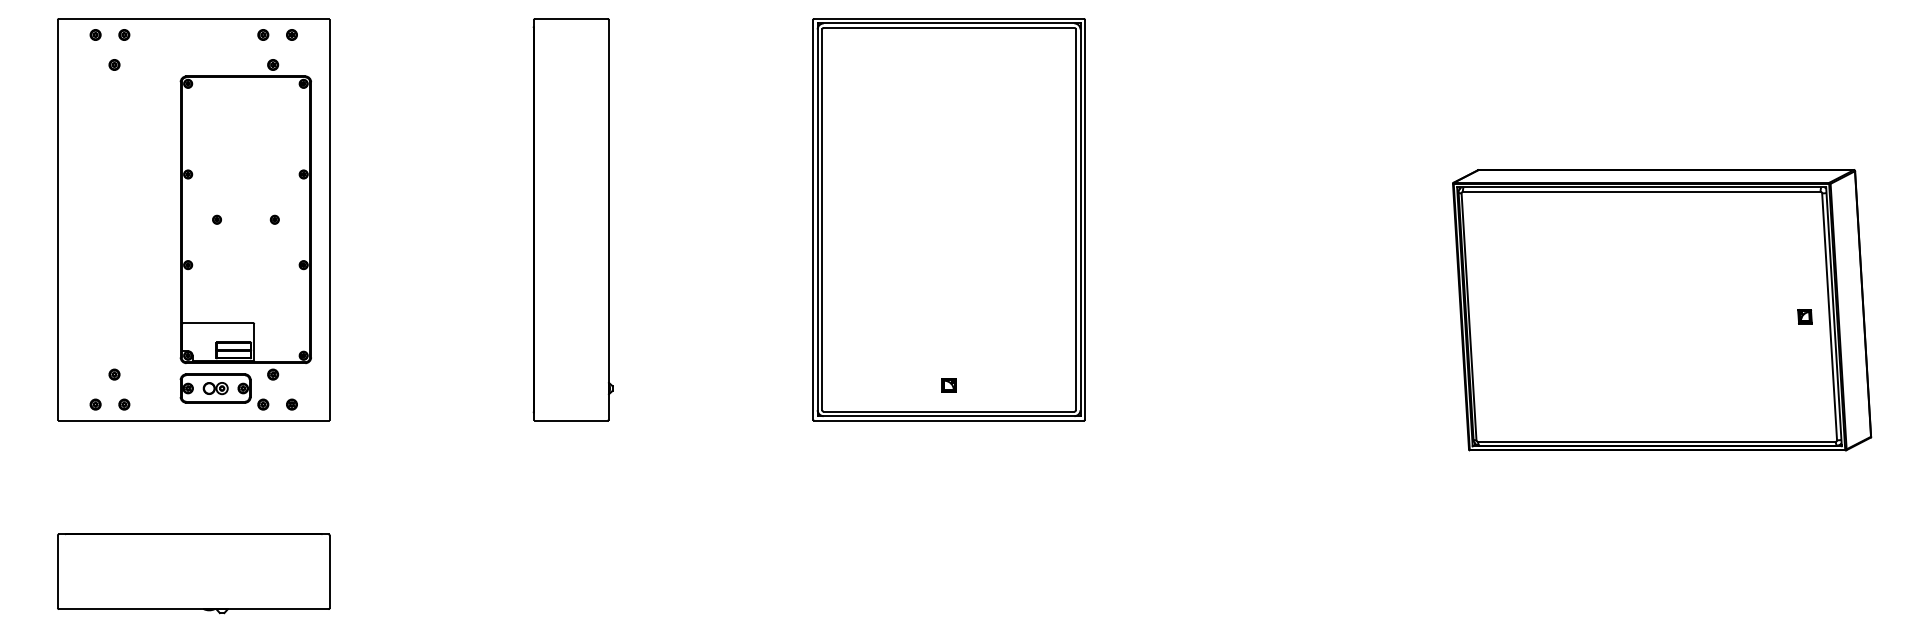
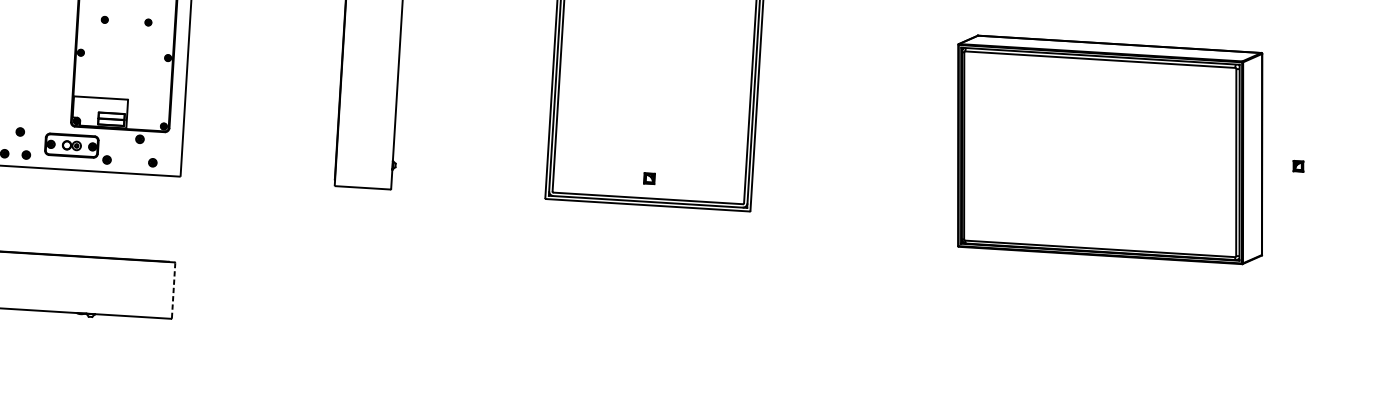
part: (1662, 310) -> (1110, 150), moved
part: (224, 391) -> (78, 148), moved
line: (329, 571) -> (173, 290), solid -> dashed

